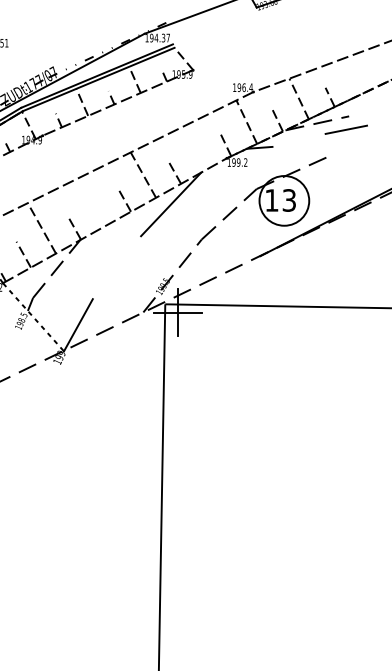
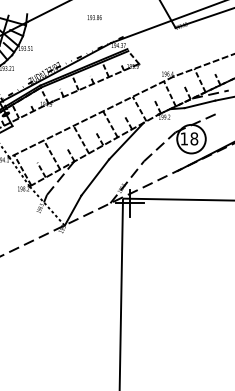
line: (298, 140) -> (199, 104), added
line: (193, 147) -> (139, 108), added
text: (289, 199) -> (194, 138), 13 -> 18
line: (91, 201) -> (80, 139), added
line: (117, 267) -> (95, 177), added

